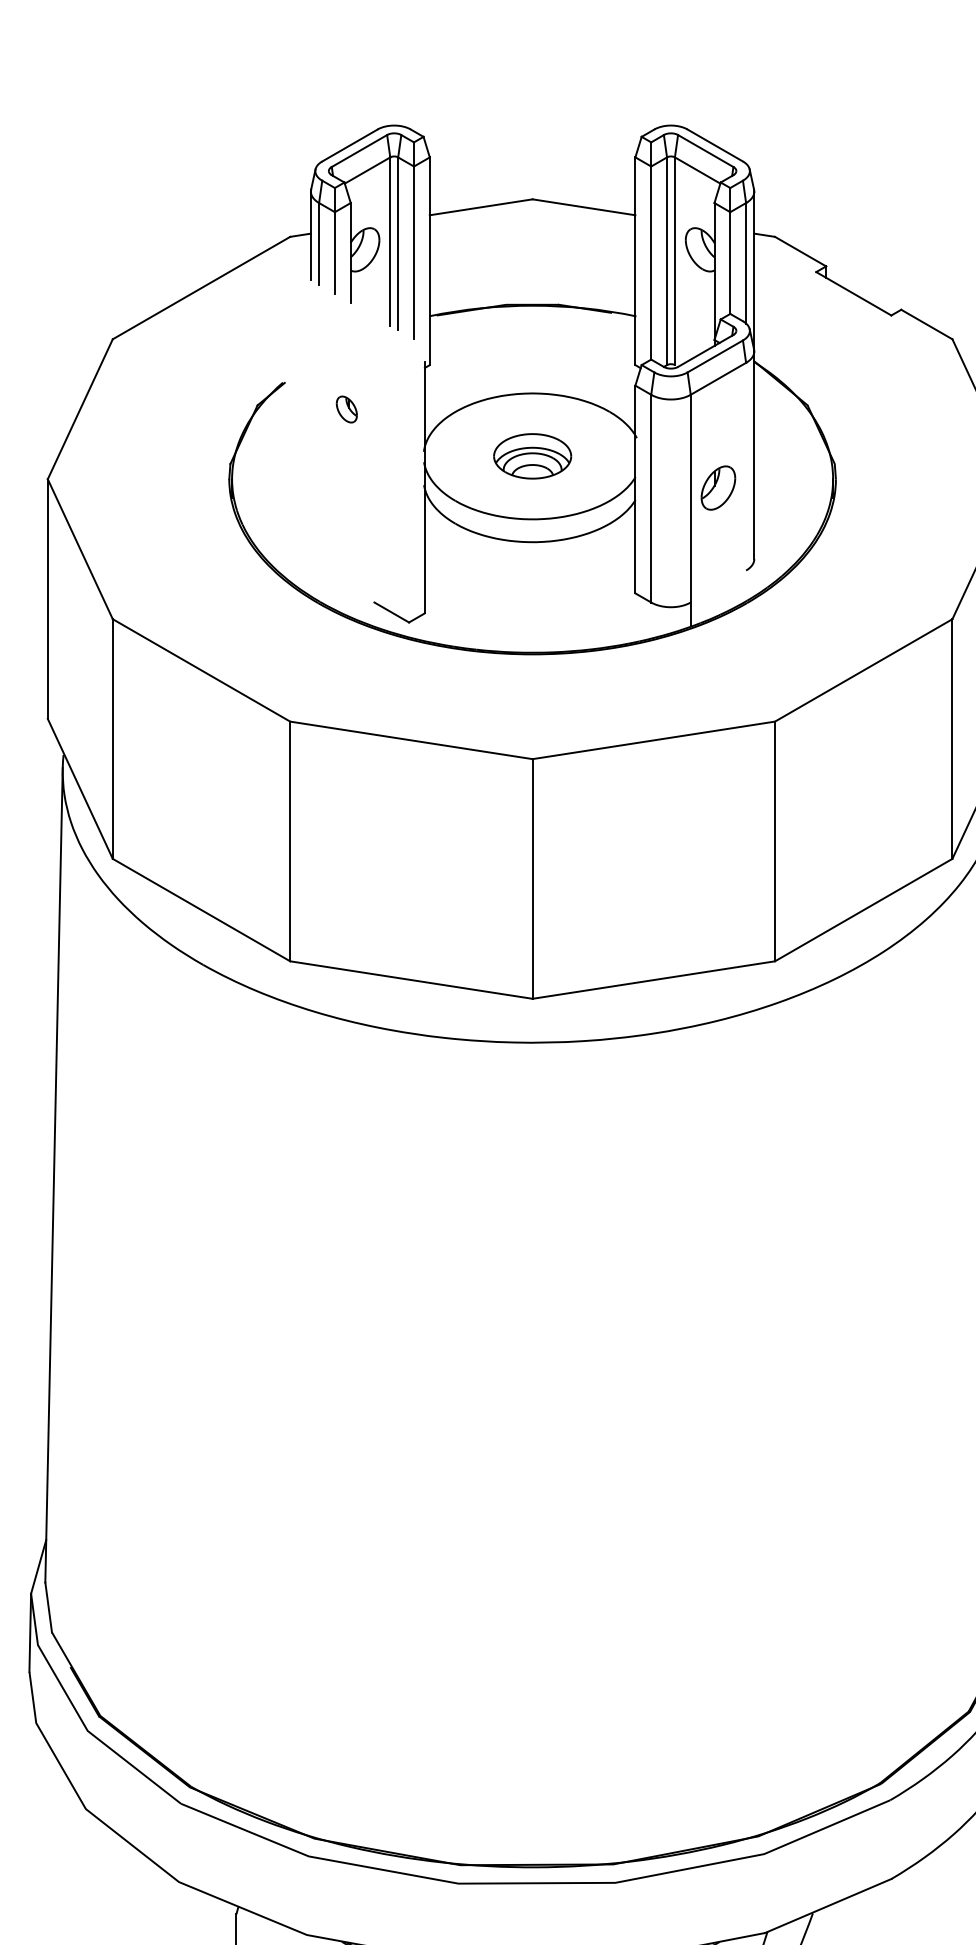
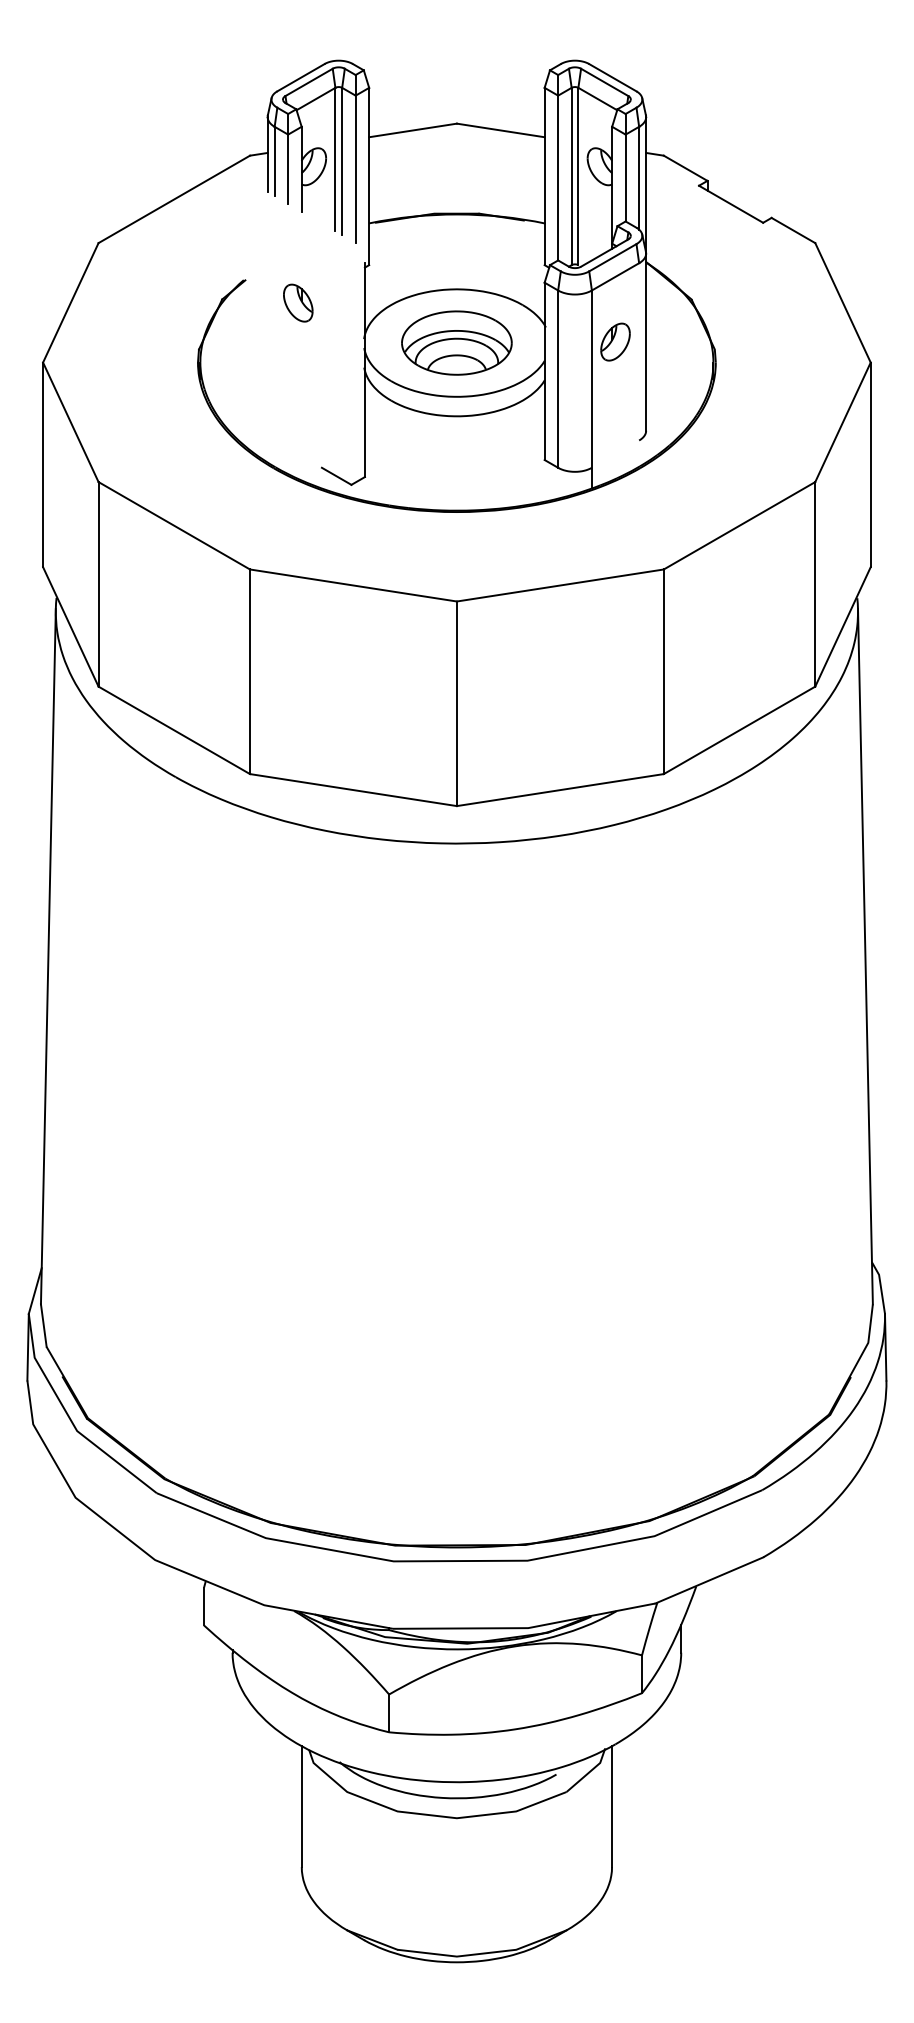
part: (347, 408) -> (298, 302), size x1.67
part: (532, 455) -> (456, 342), size x1.67
part: (718, 487) -> (615, 341), moved

